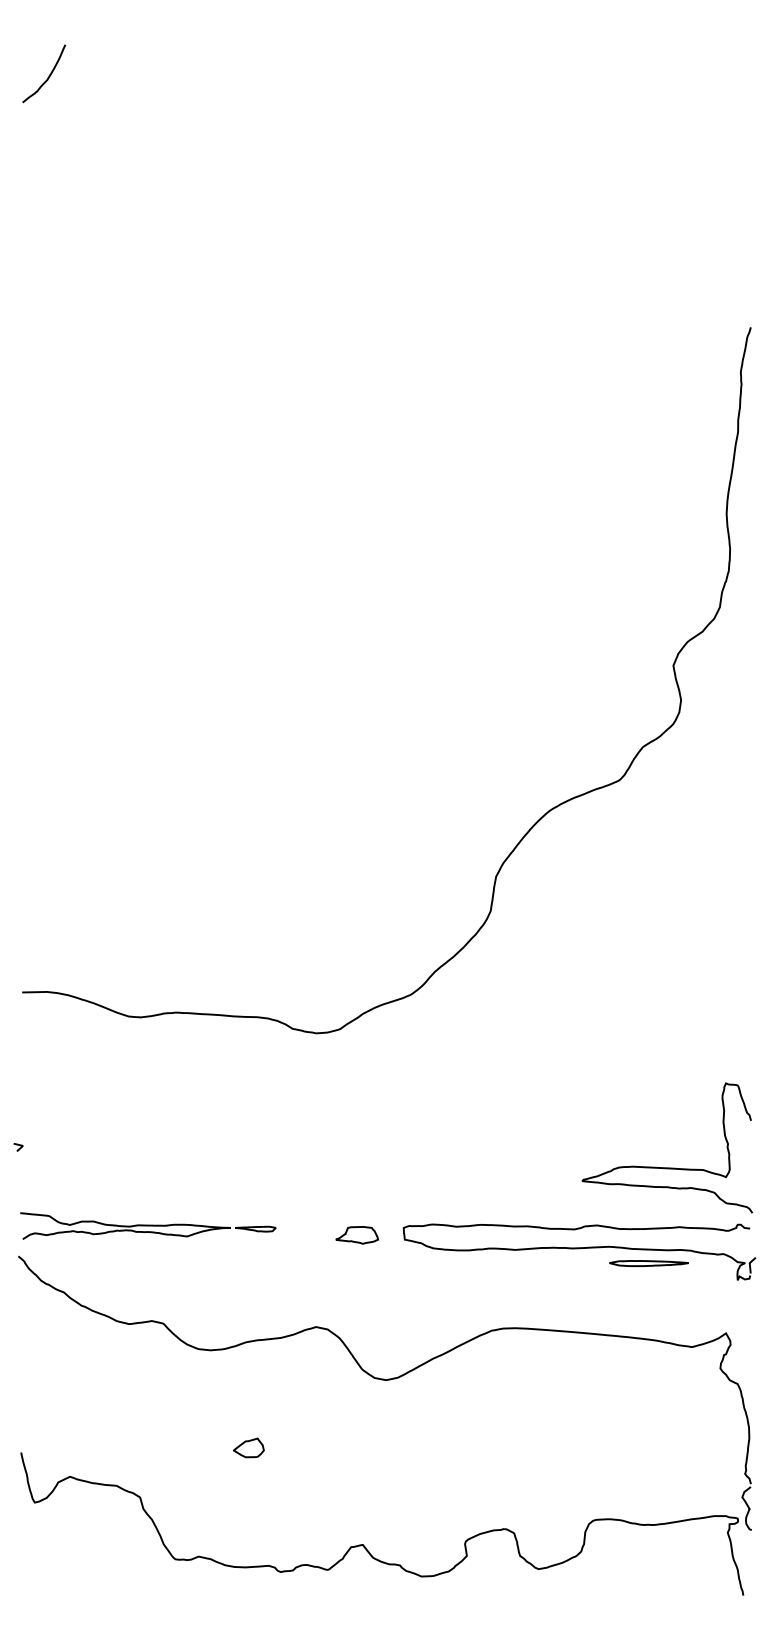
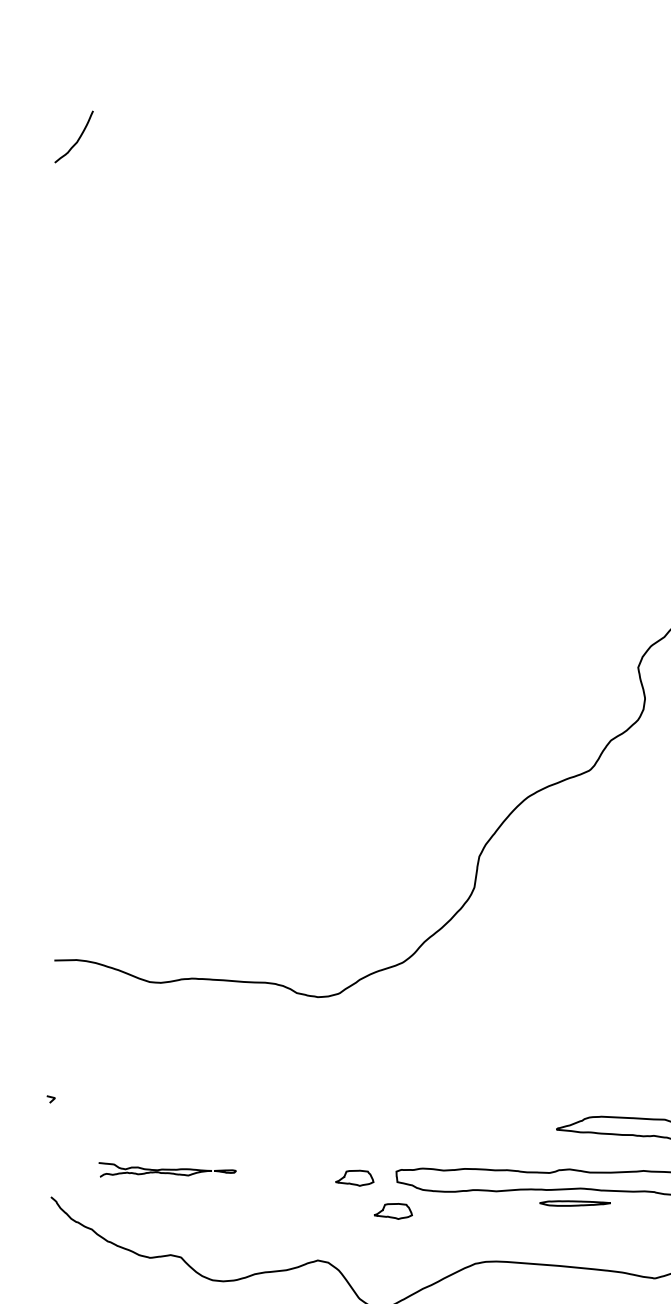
part: (148, 1225) -> (167, 1169), size x0.6
part: (648, 1263) -> (574, 1203), moved
part: (399, 1272) -> (392, 1211), added

